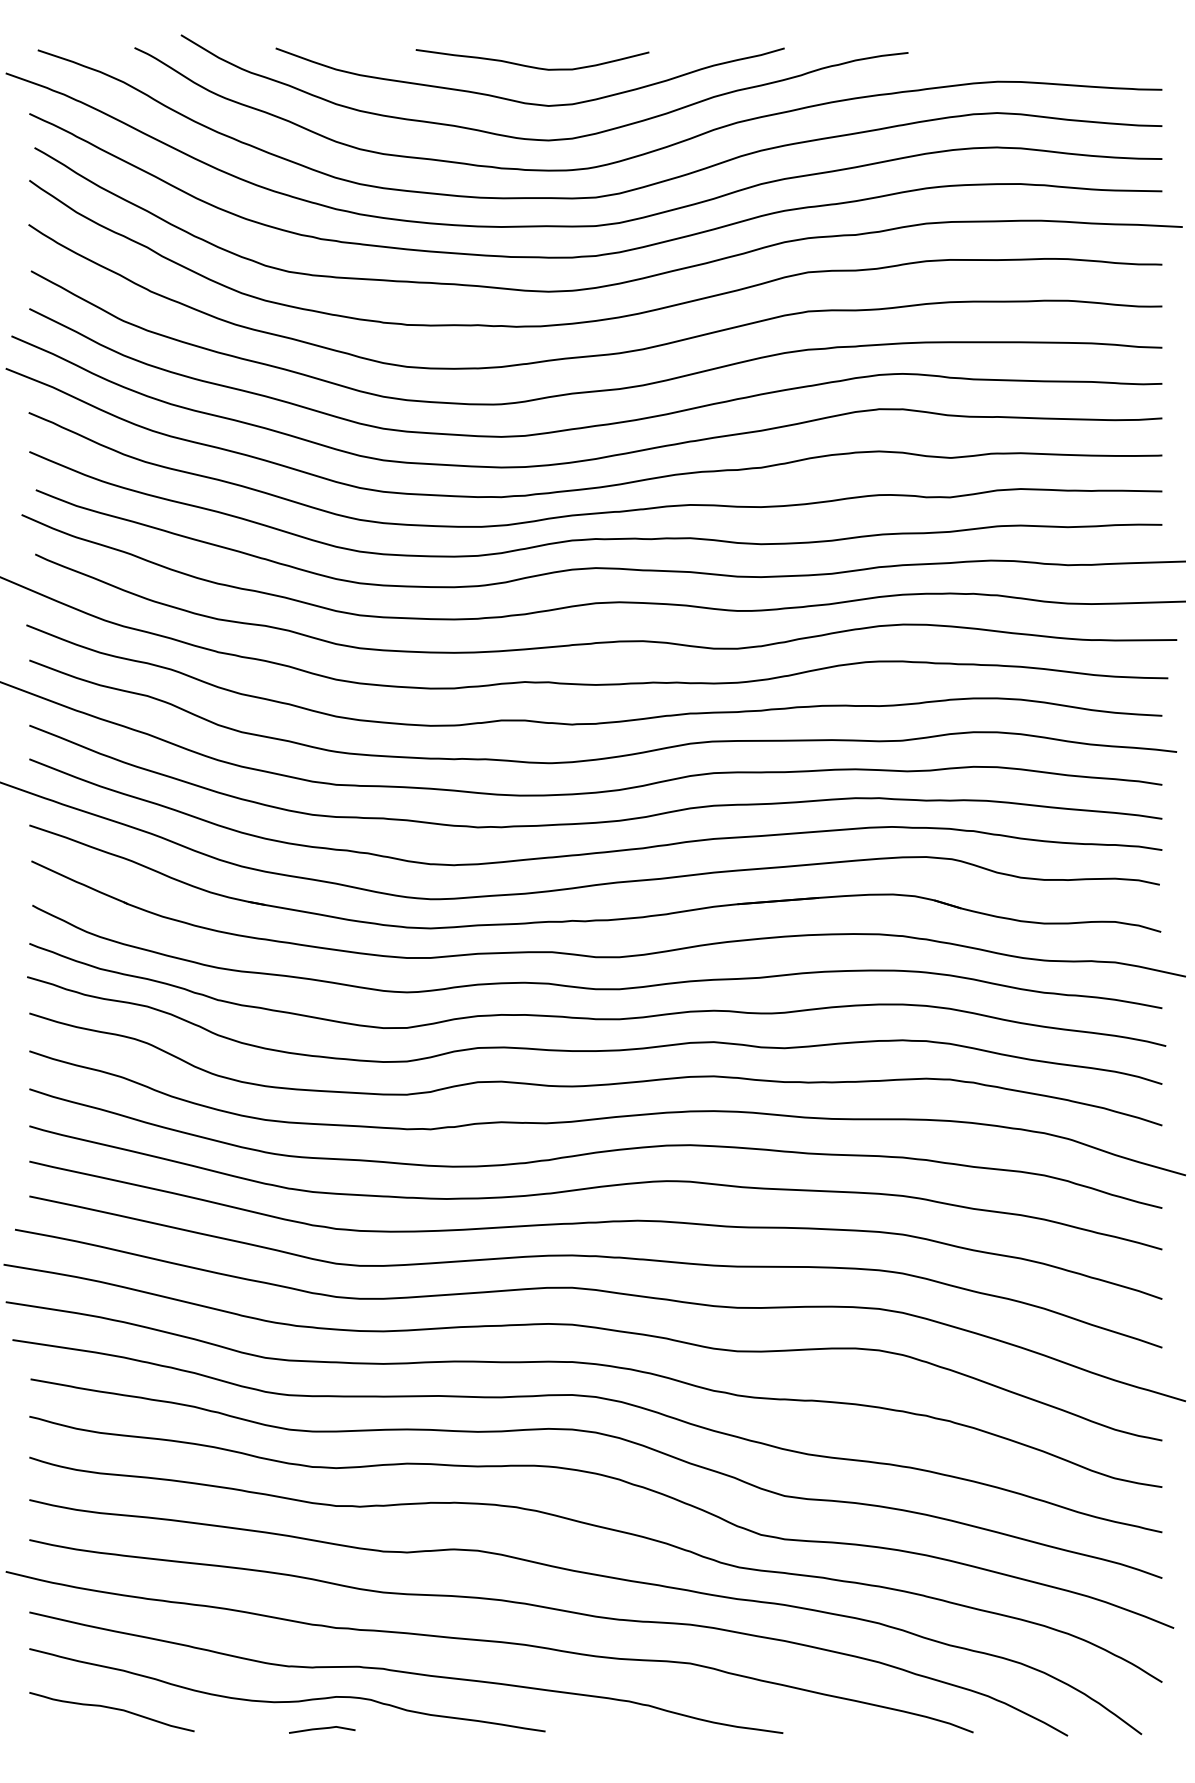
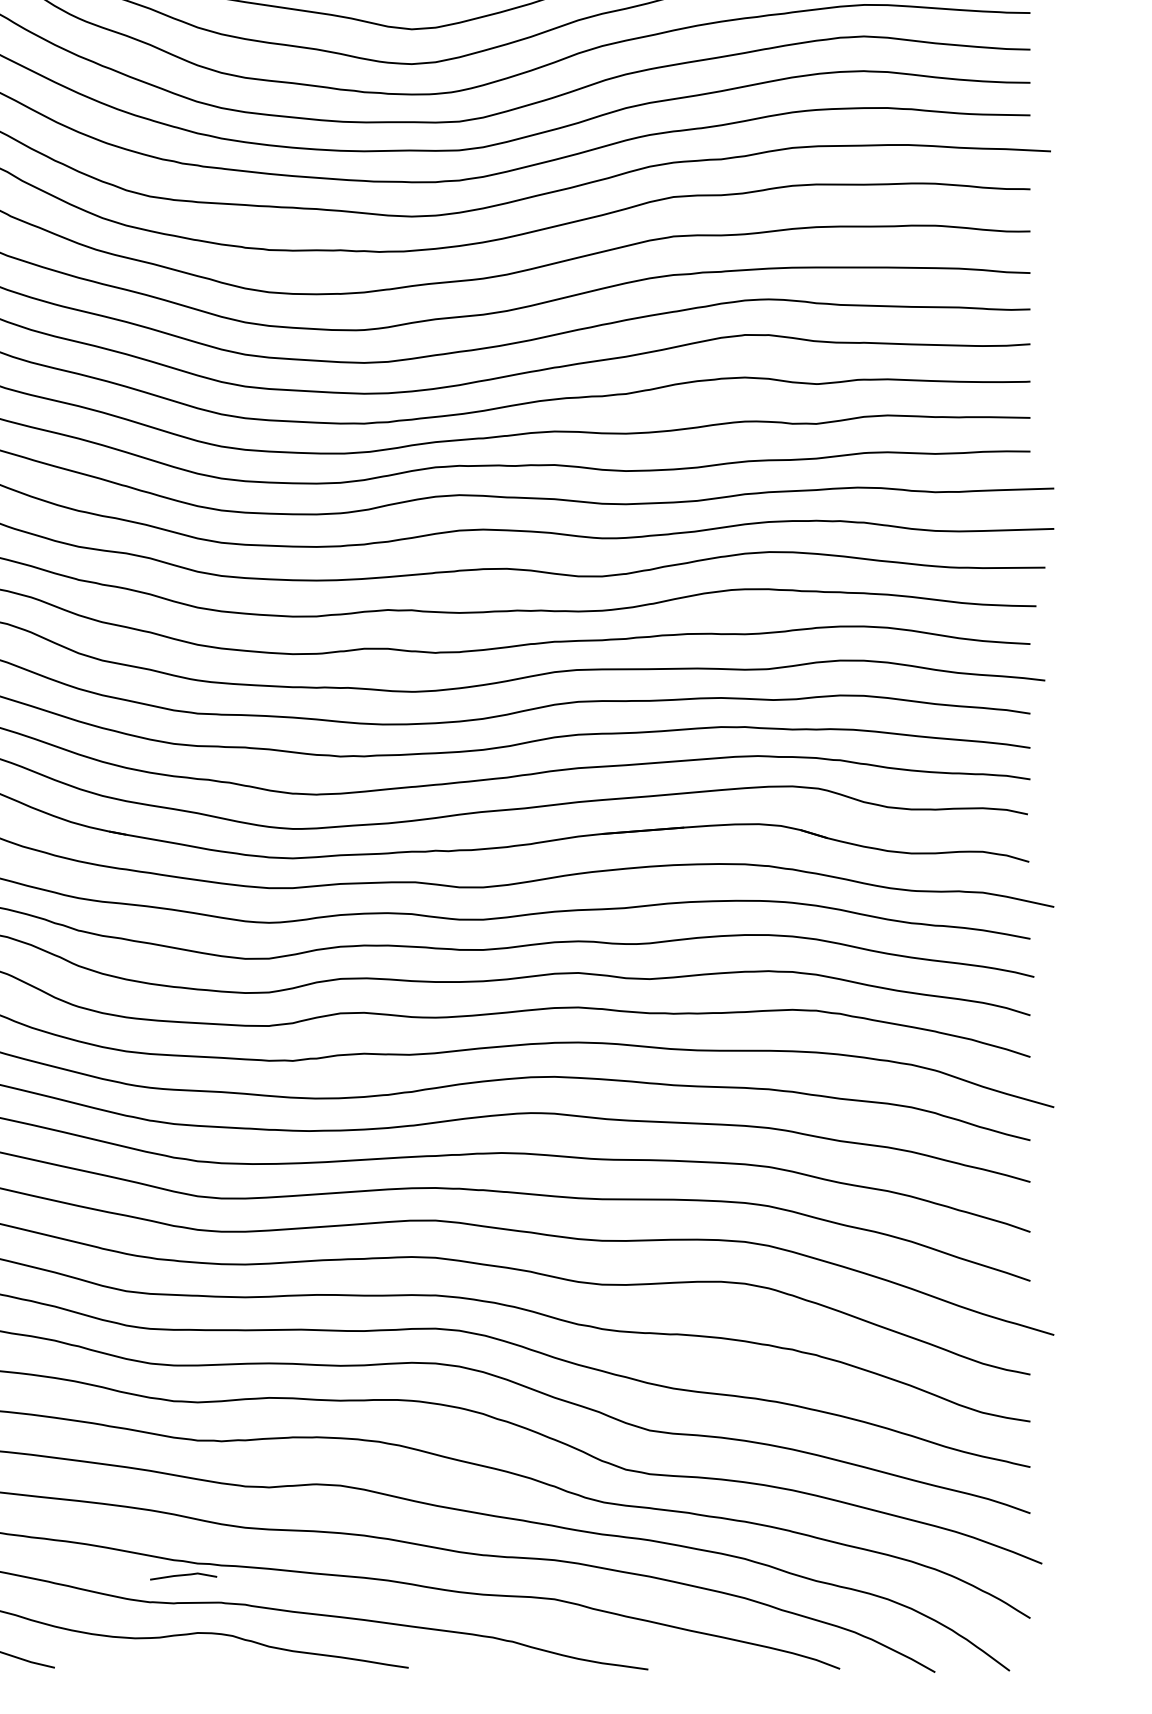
line: (322, 1729) -> (183, 1576), moved

